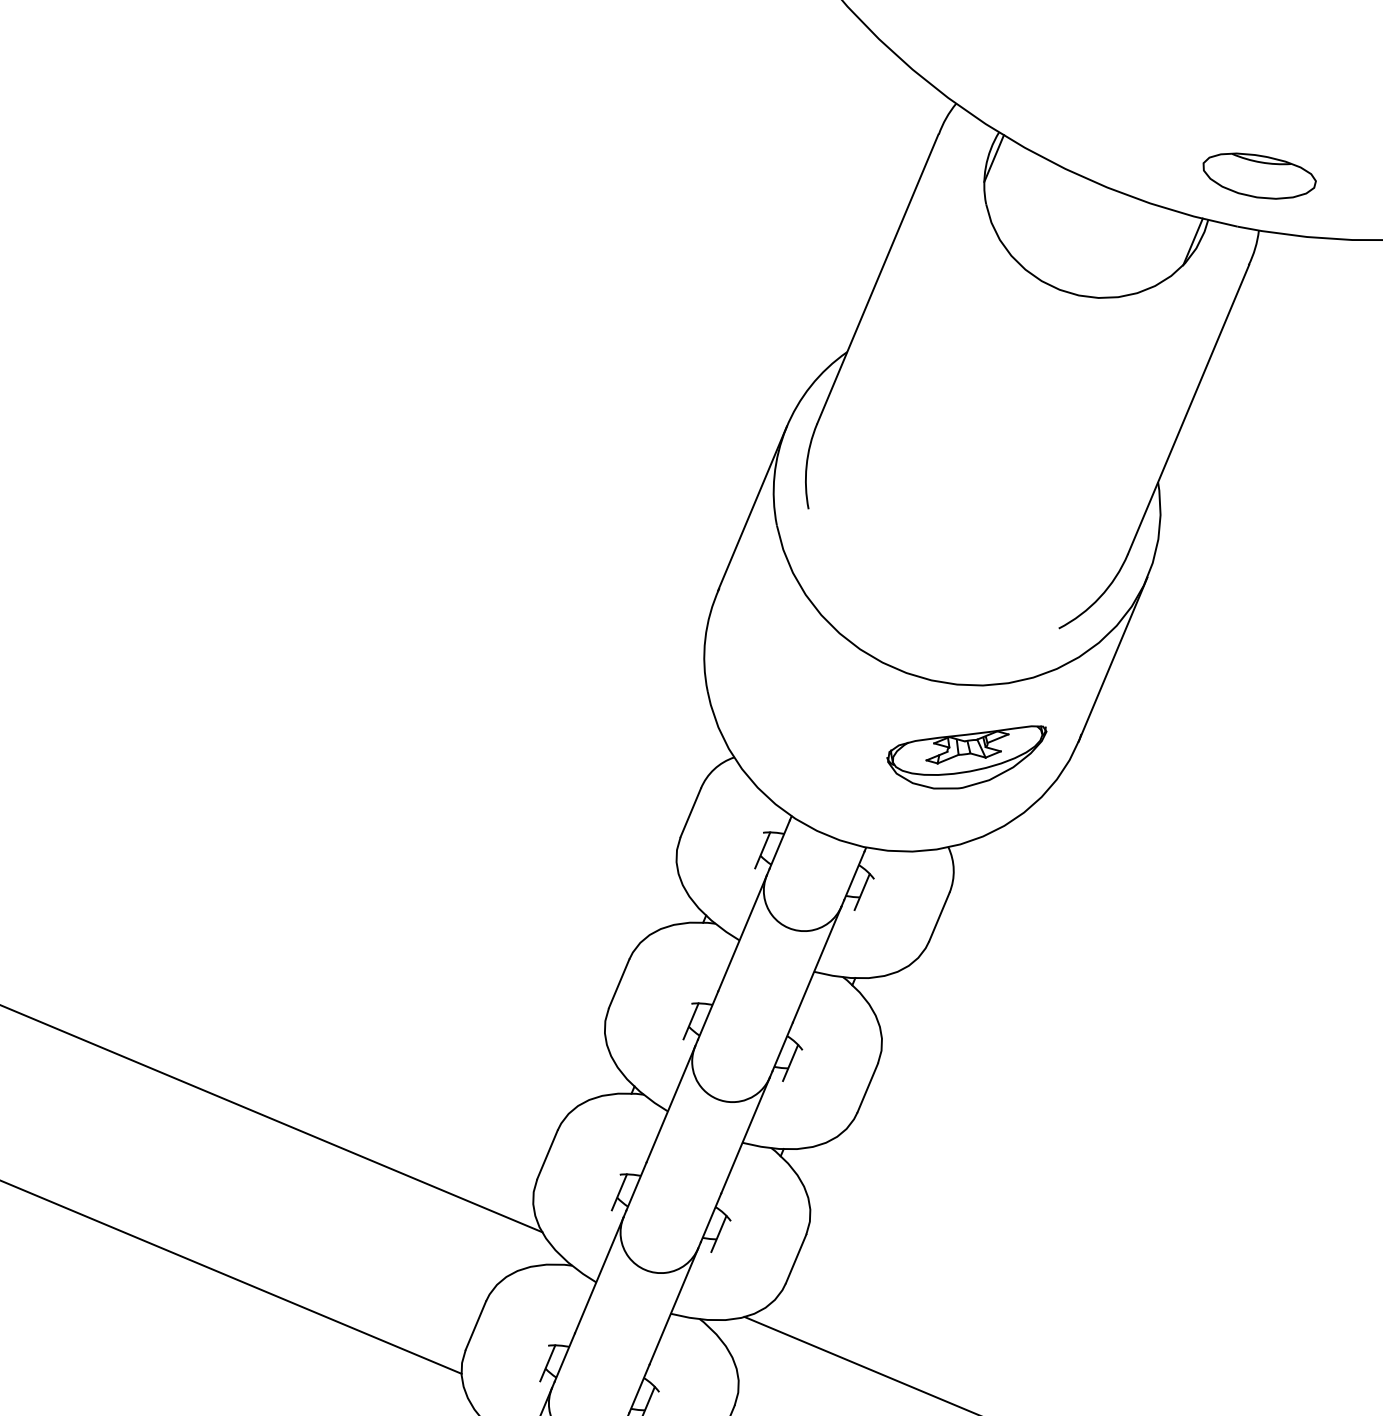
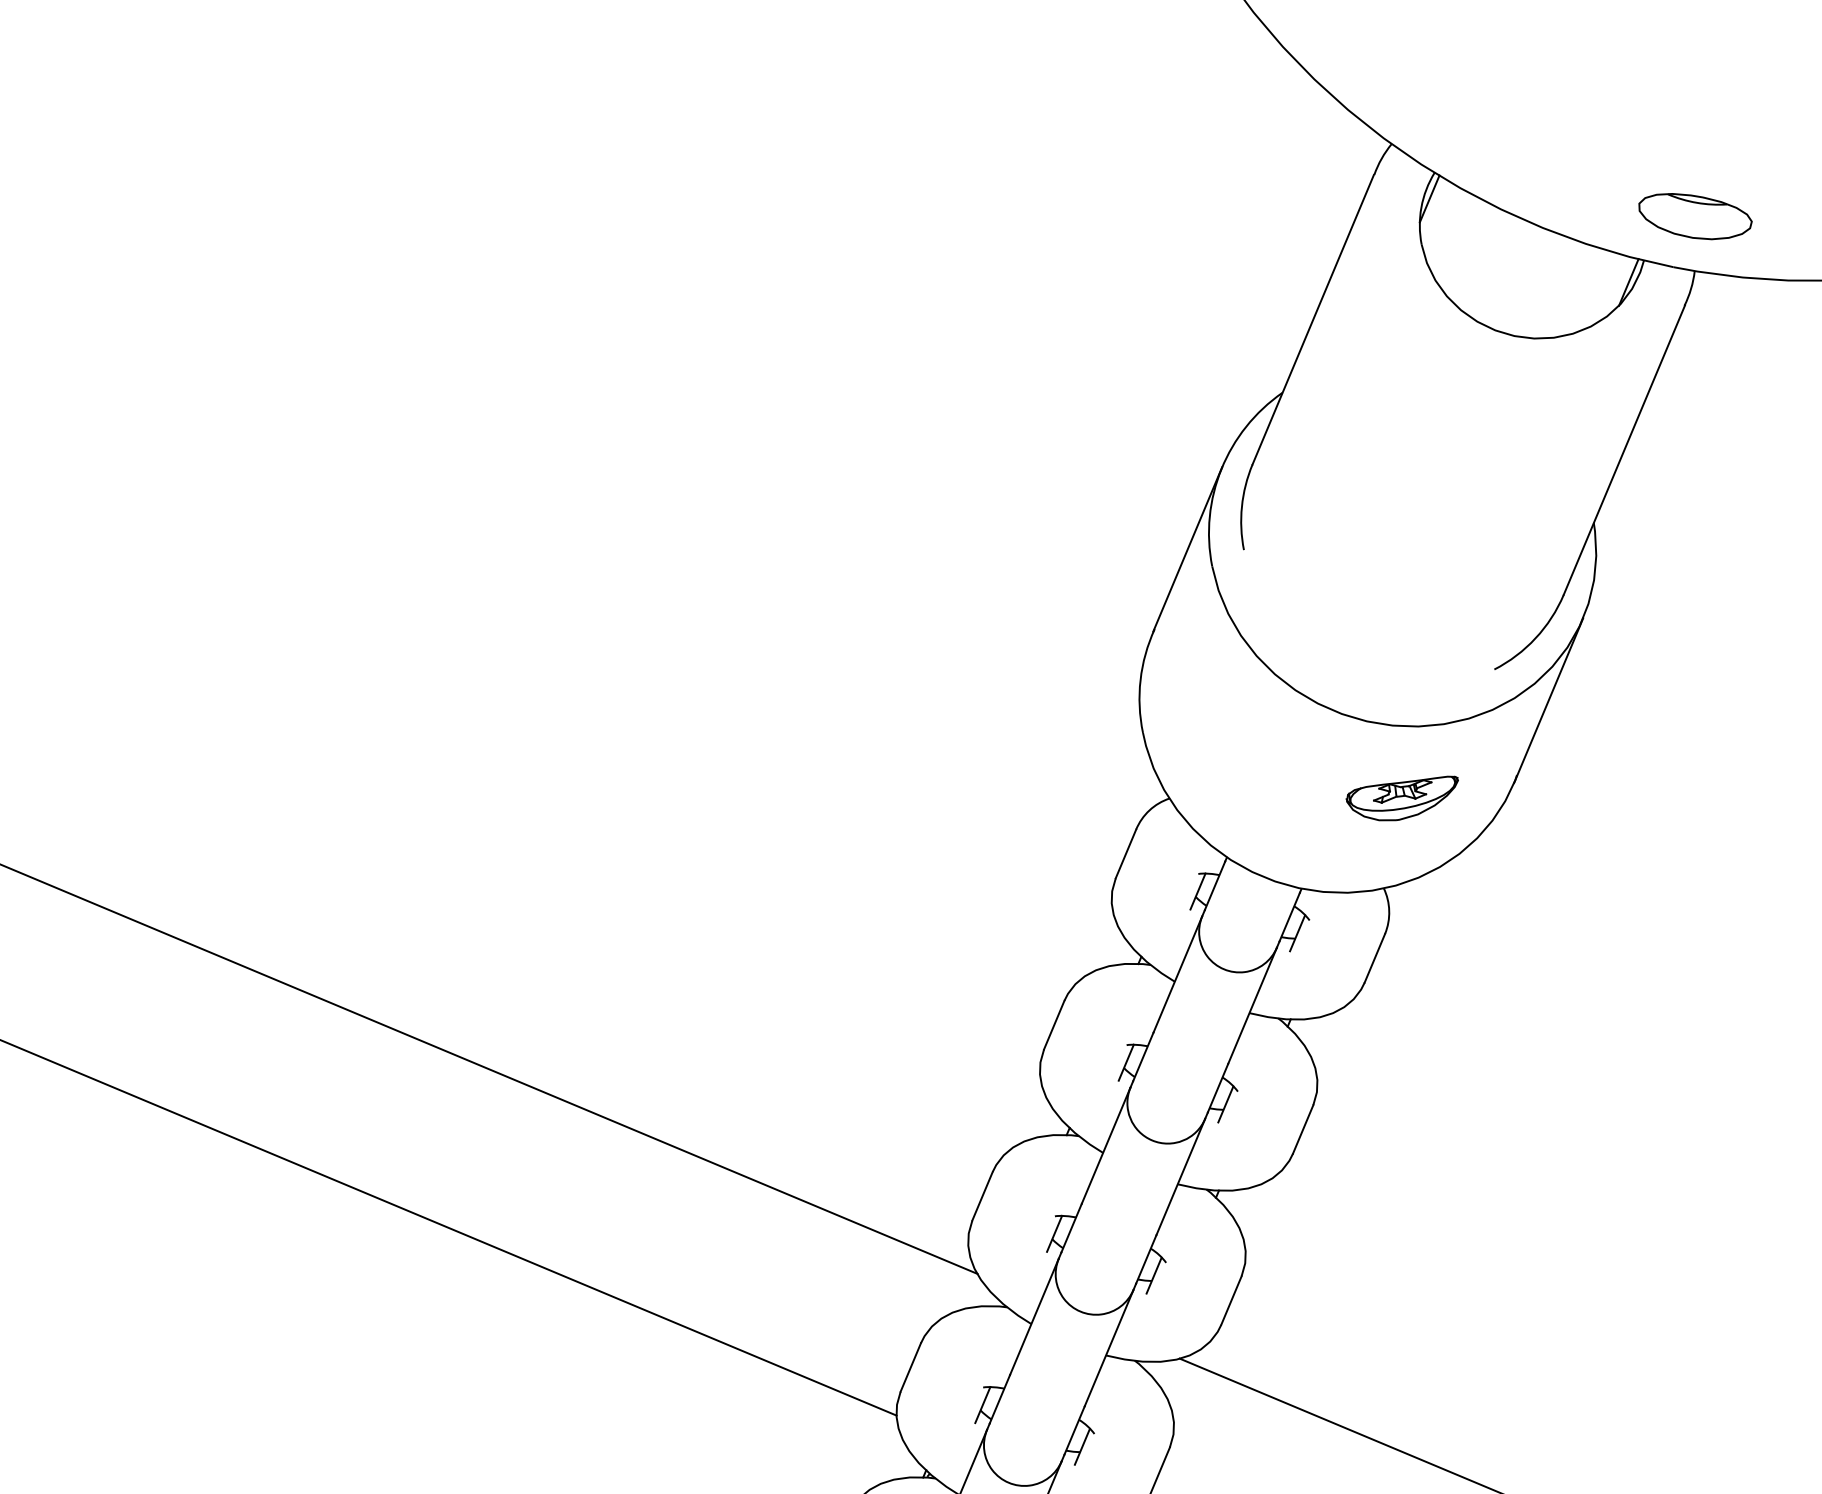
part: (965, 757) -> (1401, 798), size x0.7

